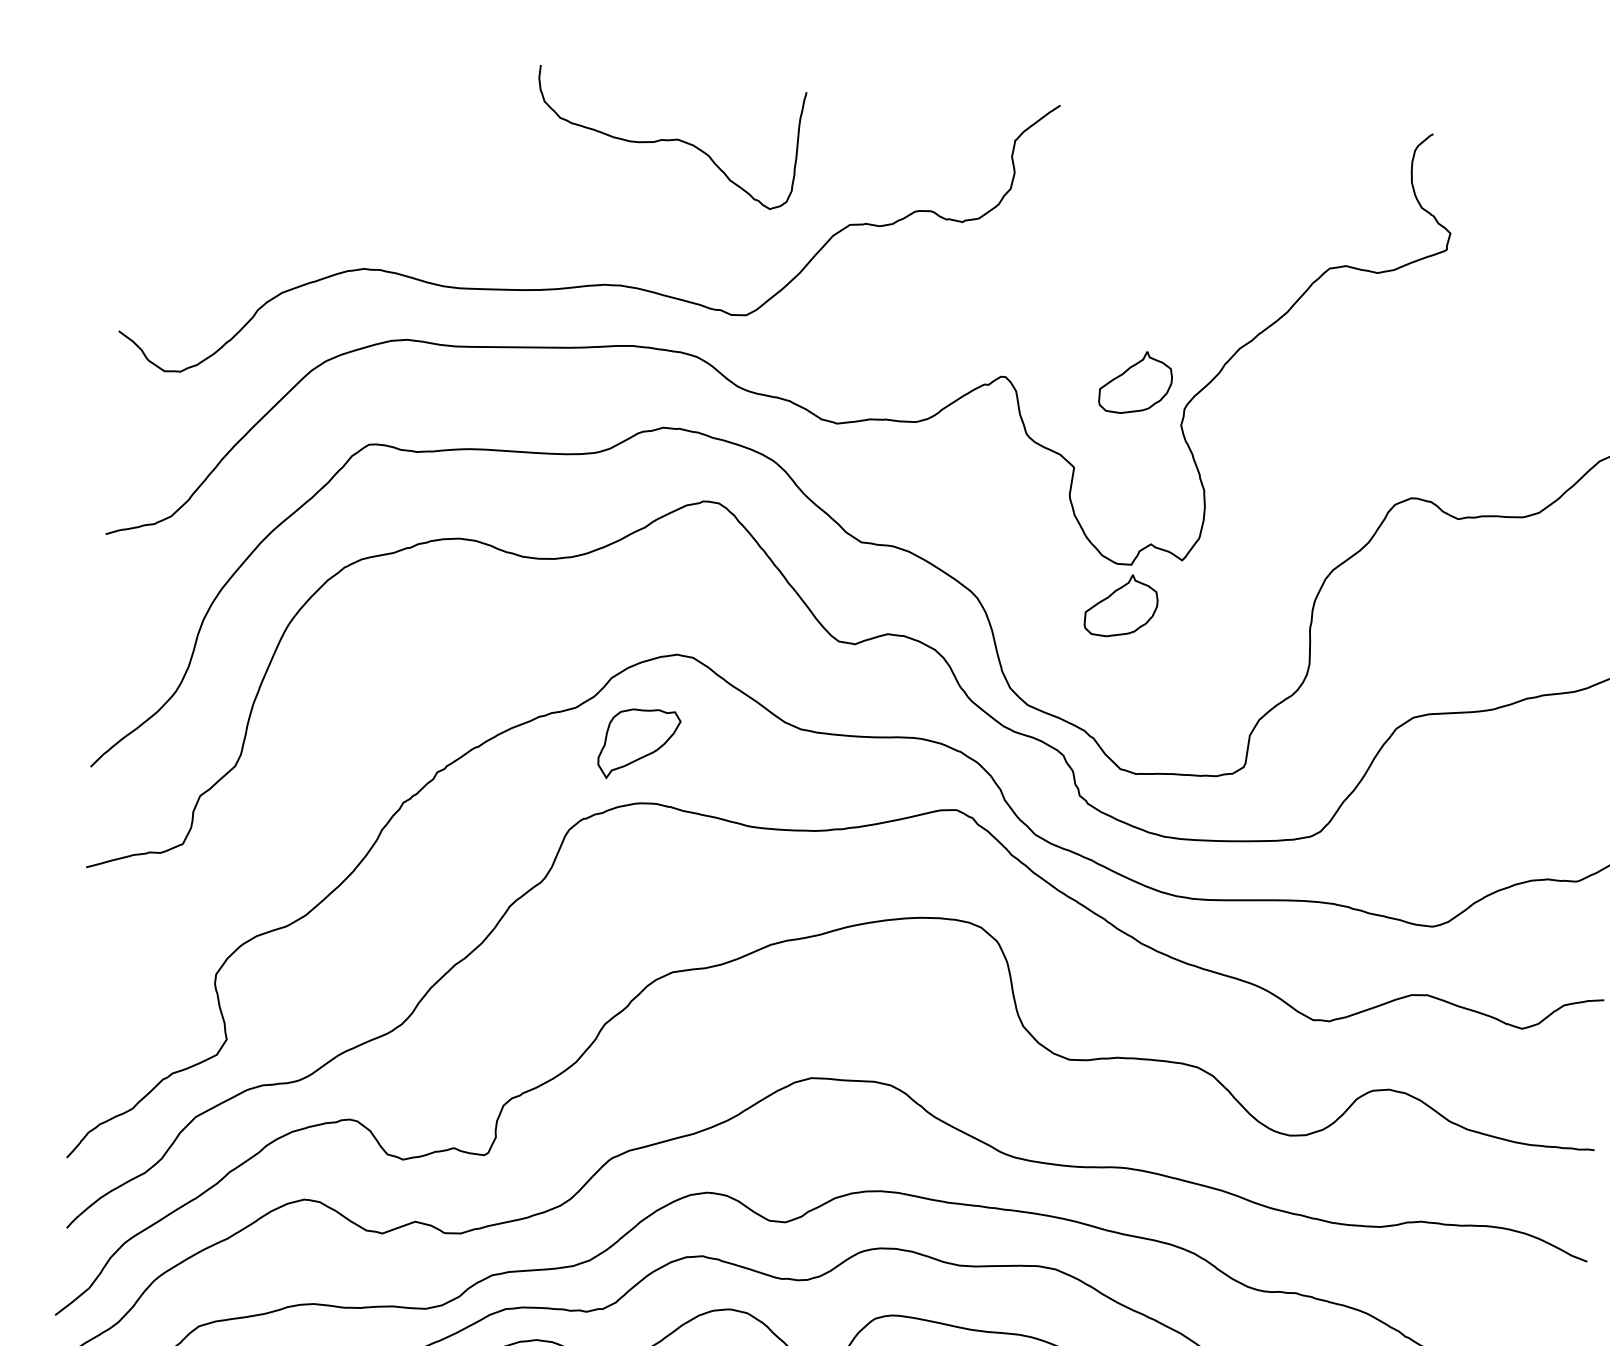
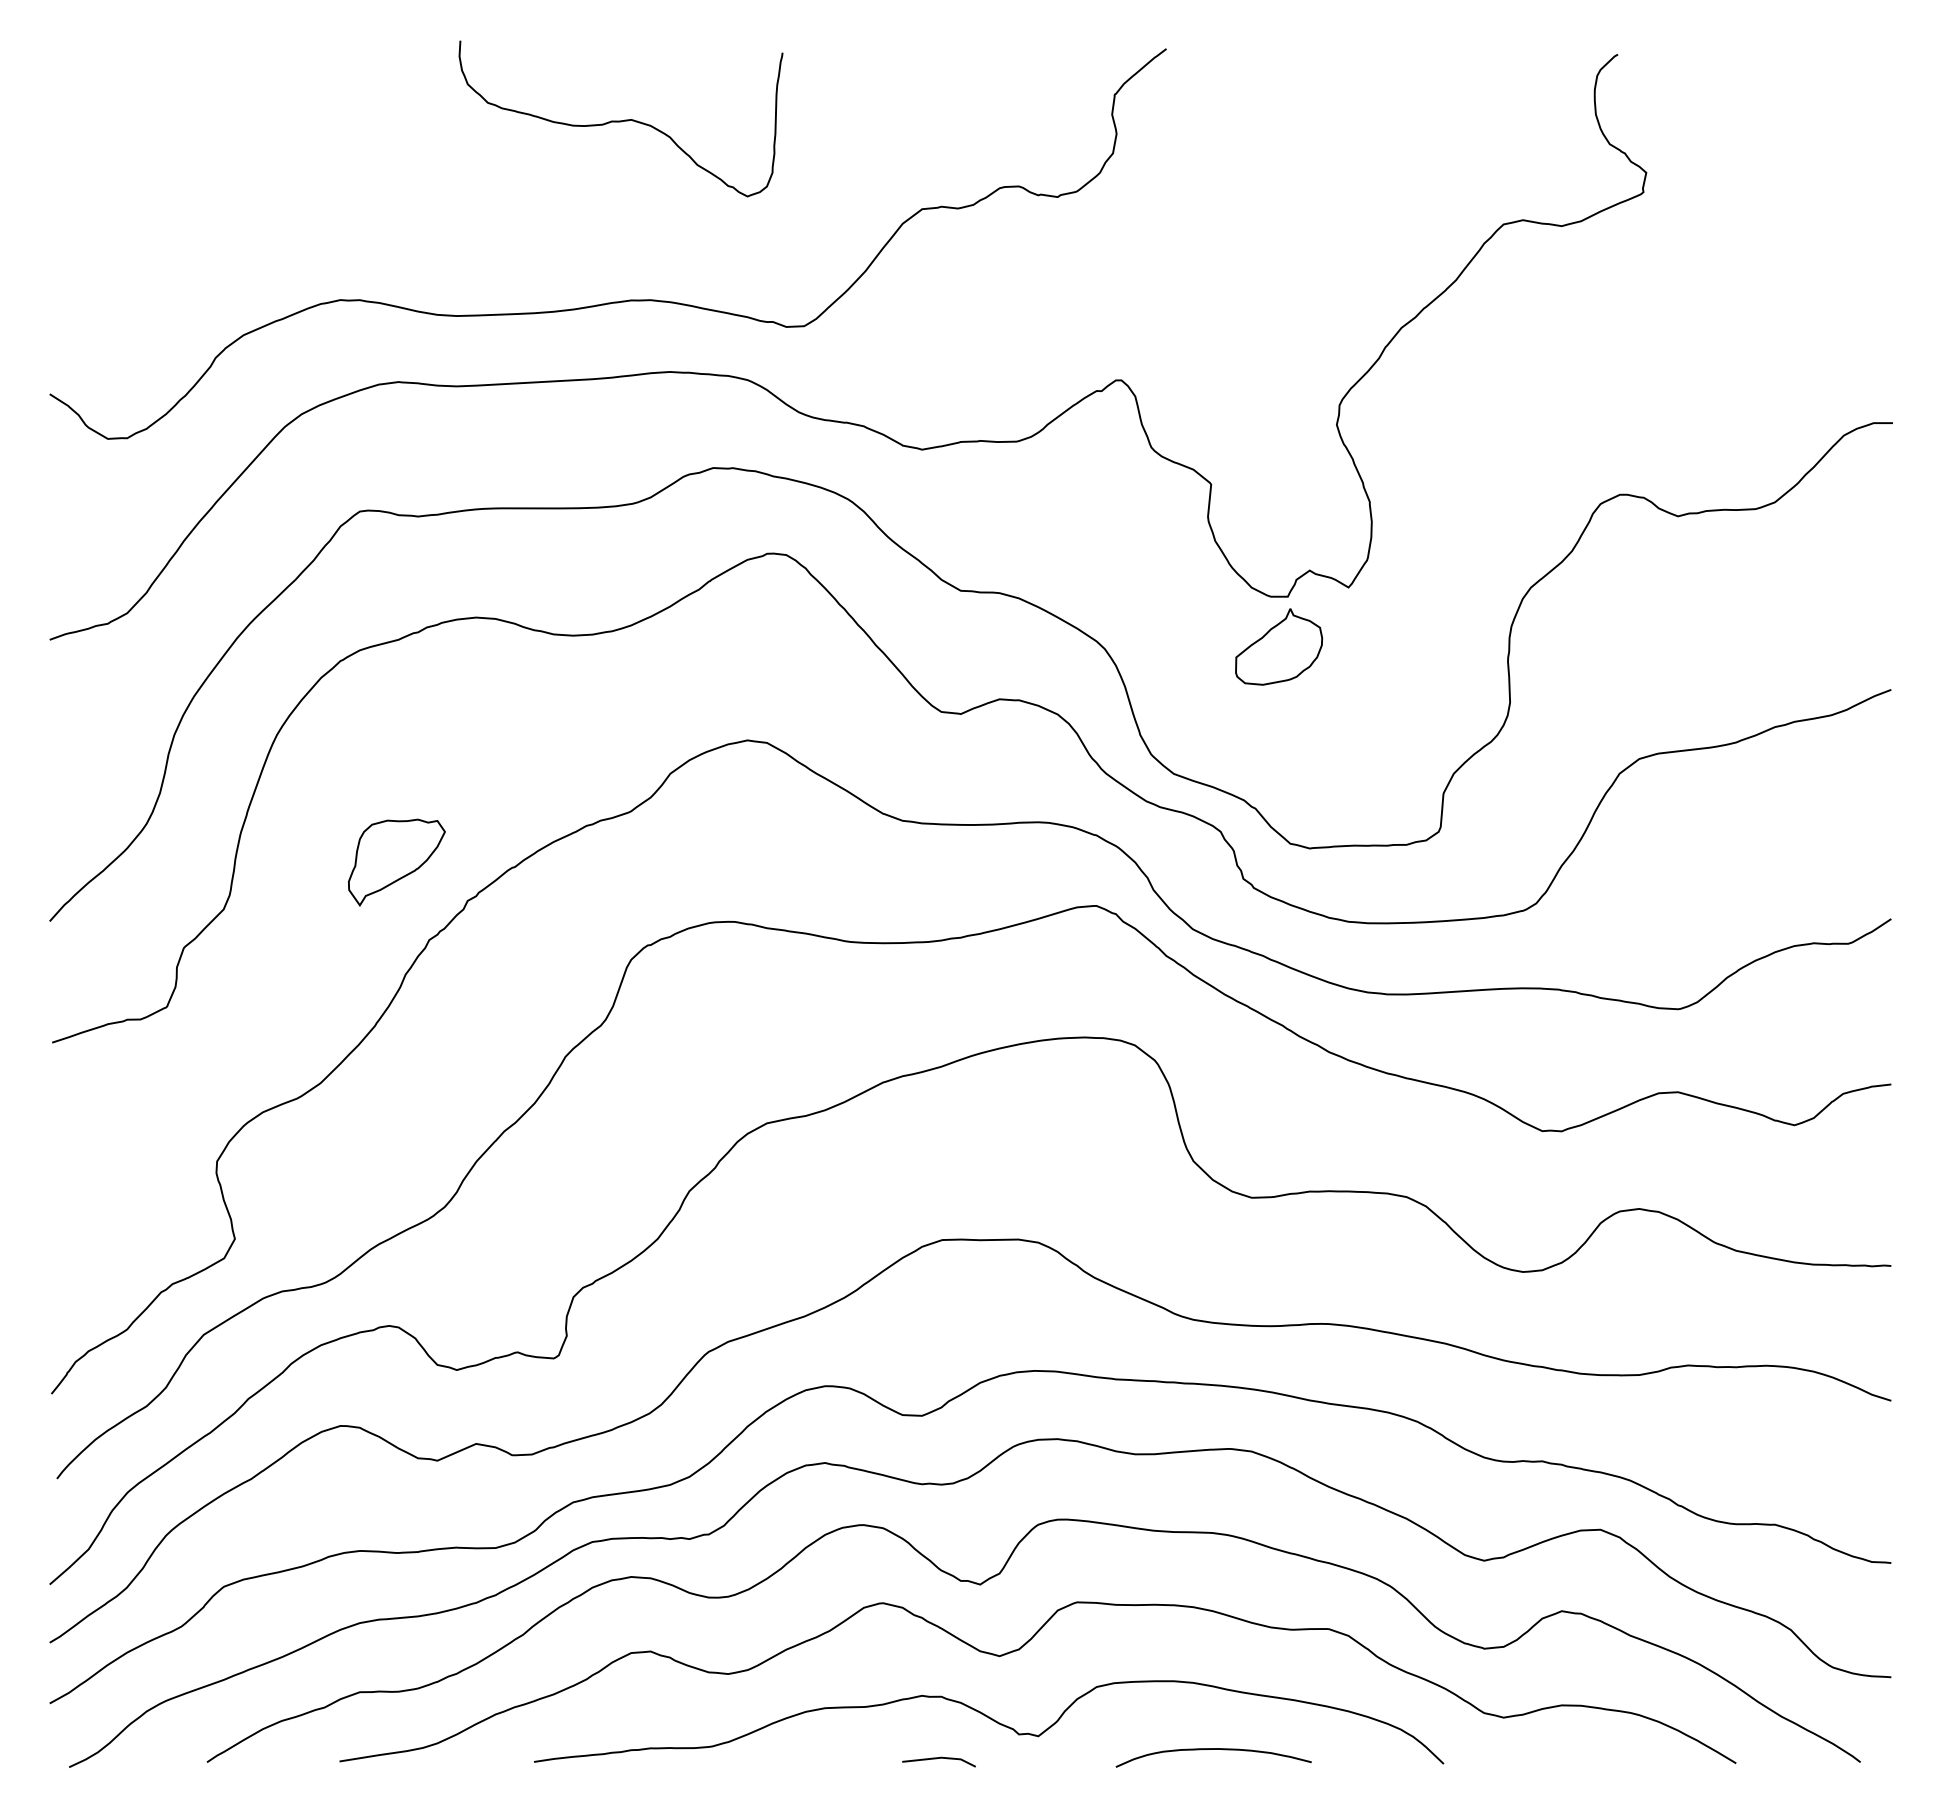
curve: (668, 139) -> (620, 120), moved
part: (1136, 382) -> (1279, 376), removed
part: (638, 744) -> (396, 862), moved

